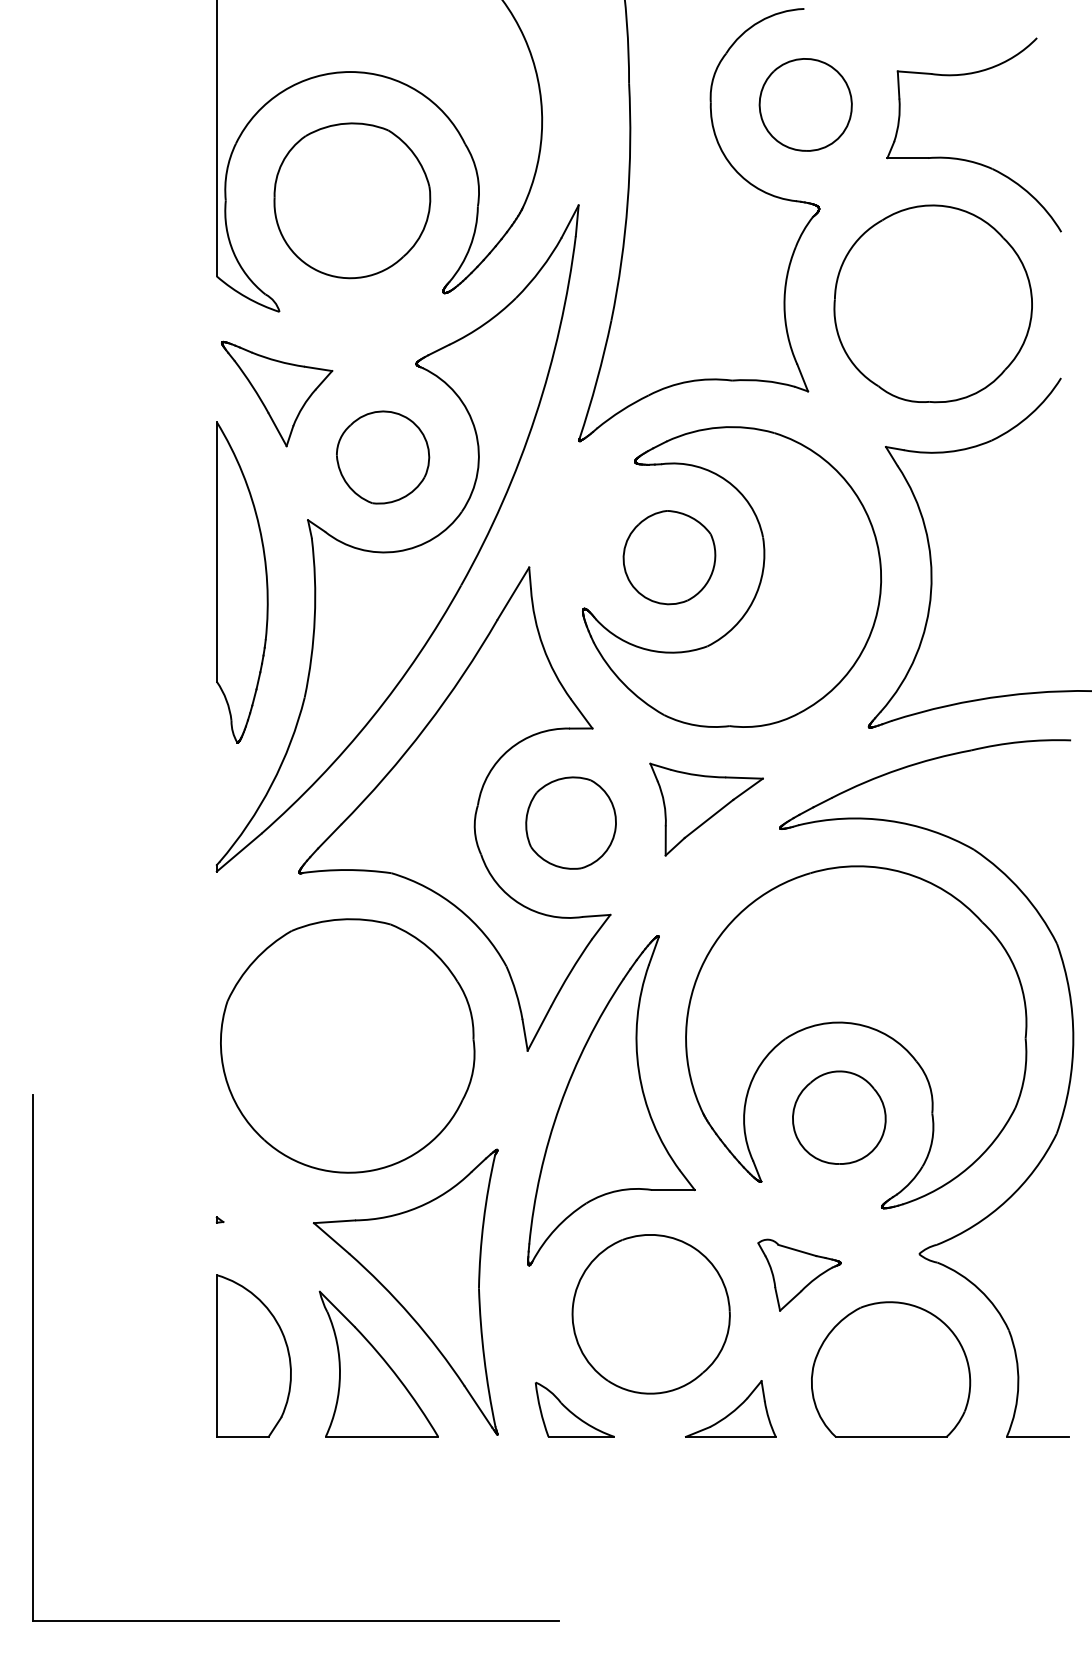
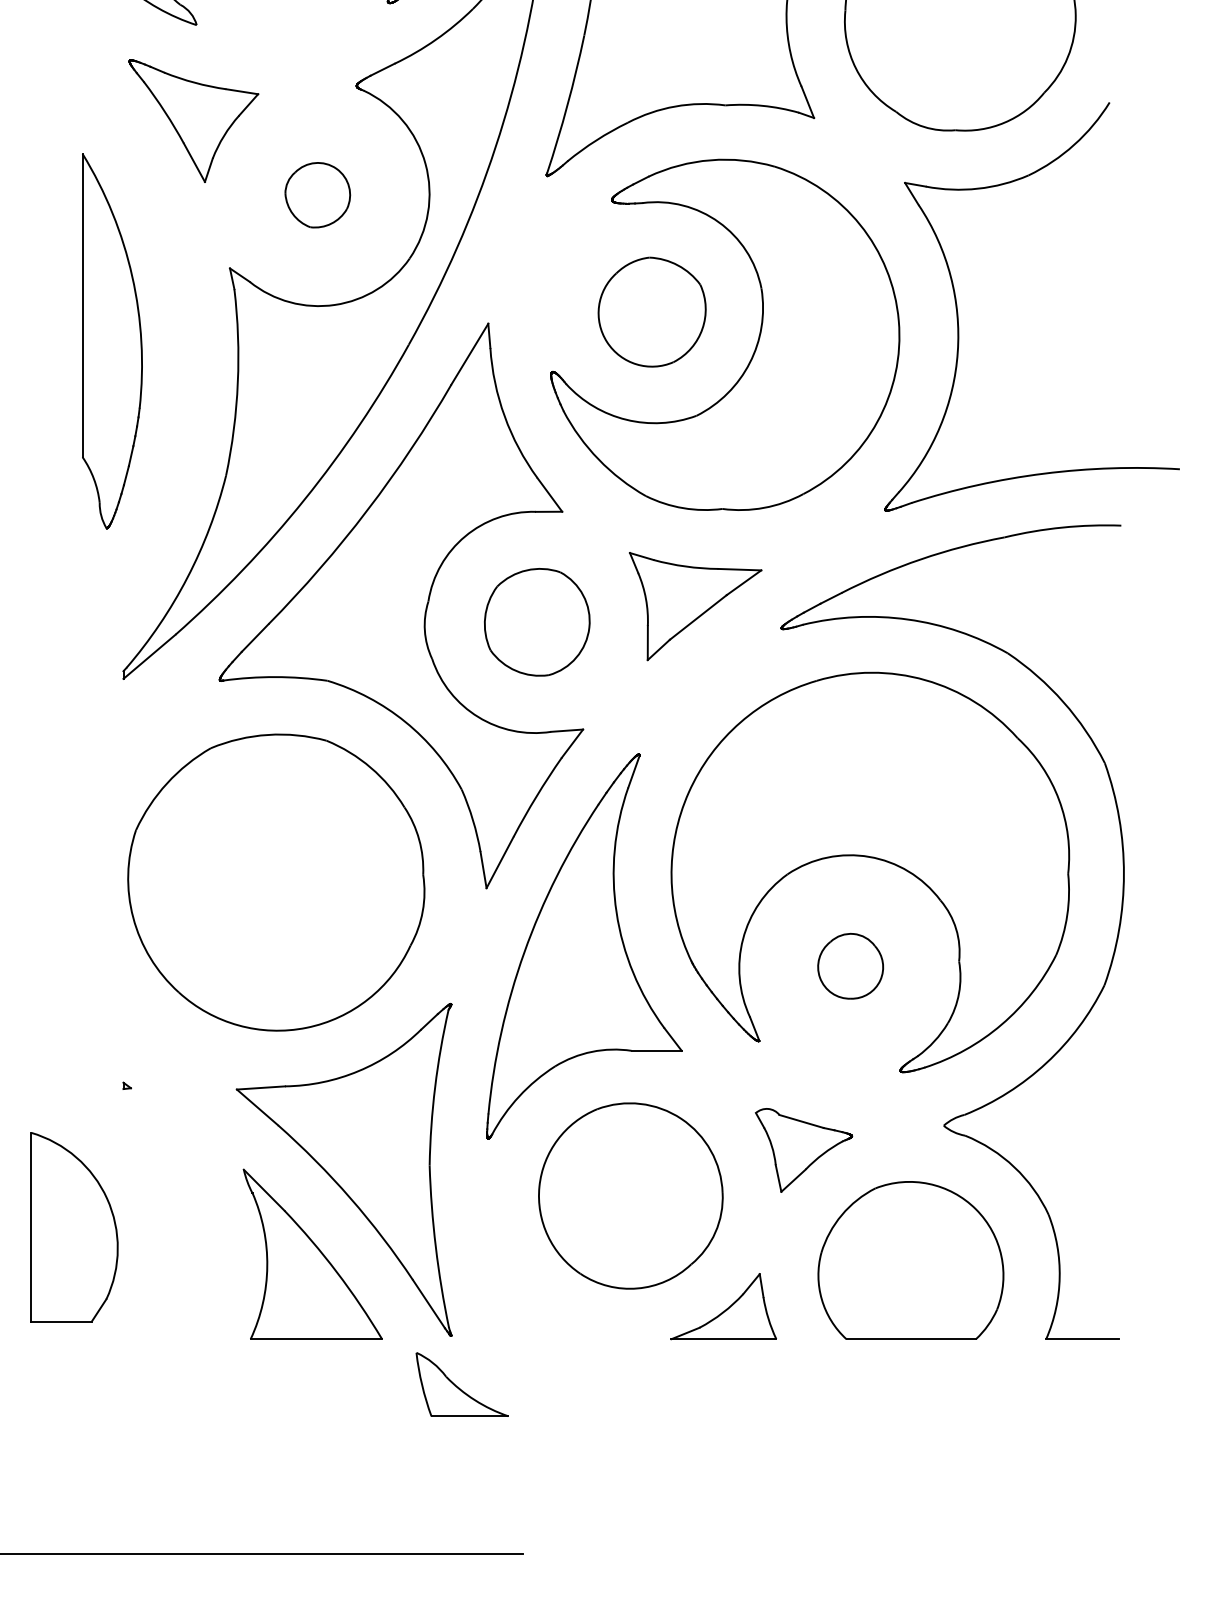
part: (383, 457) -> (318, 195), size x0.6
part: (242, 582) -> (112, 341), moved
part: (839, 1117) -> (850, 966), size x0.6
part: (253, 1355) -> (73, 1226), moved
part: (574, 1409) -> (461, 1384), moved

